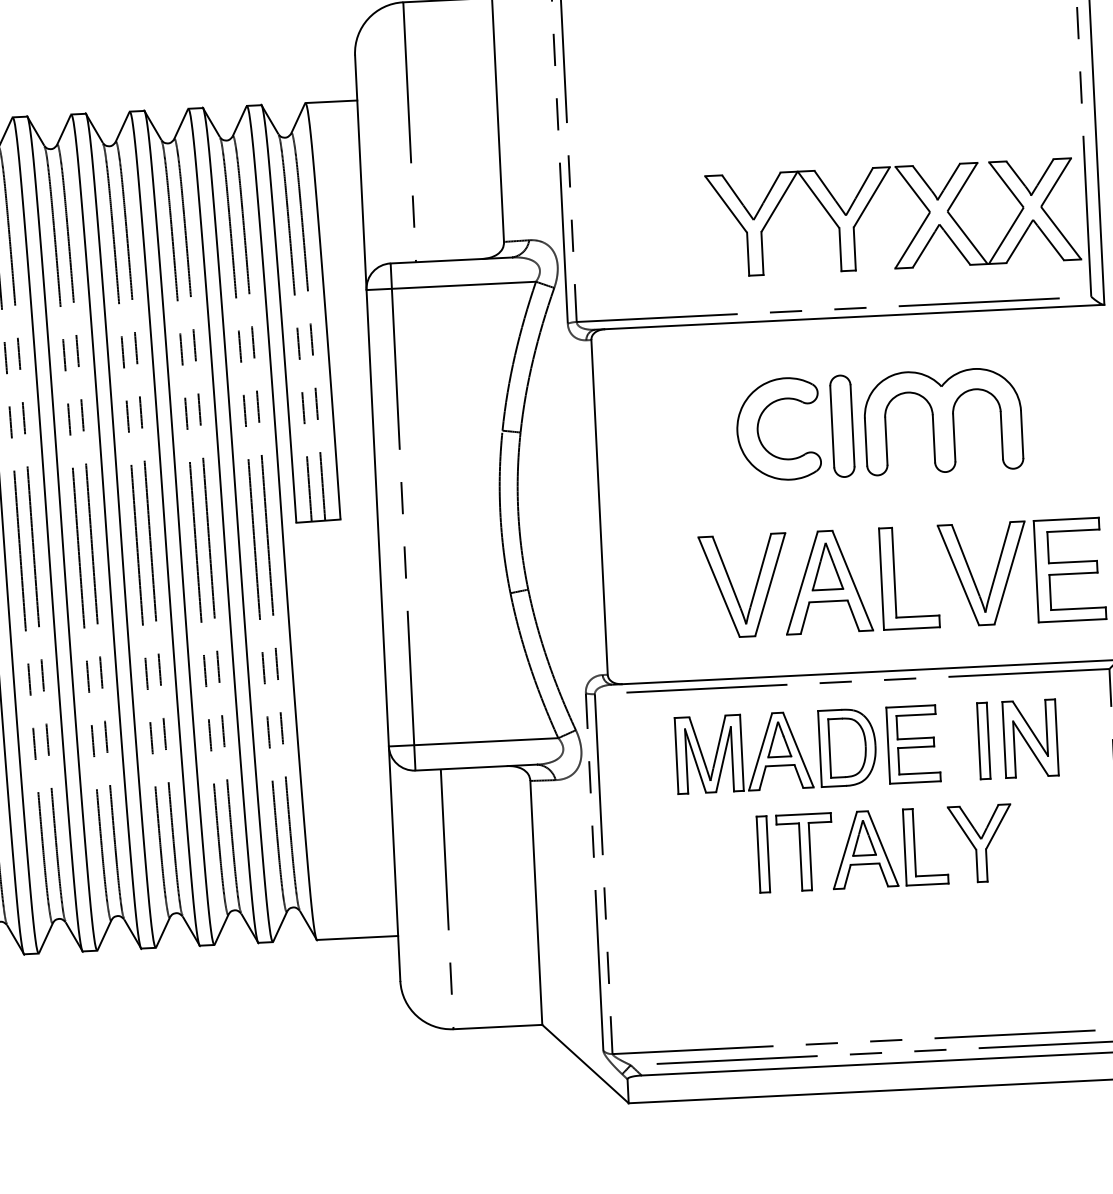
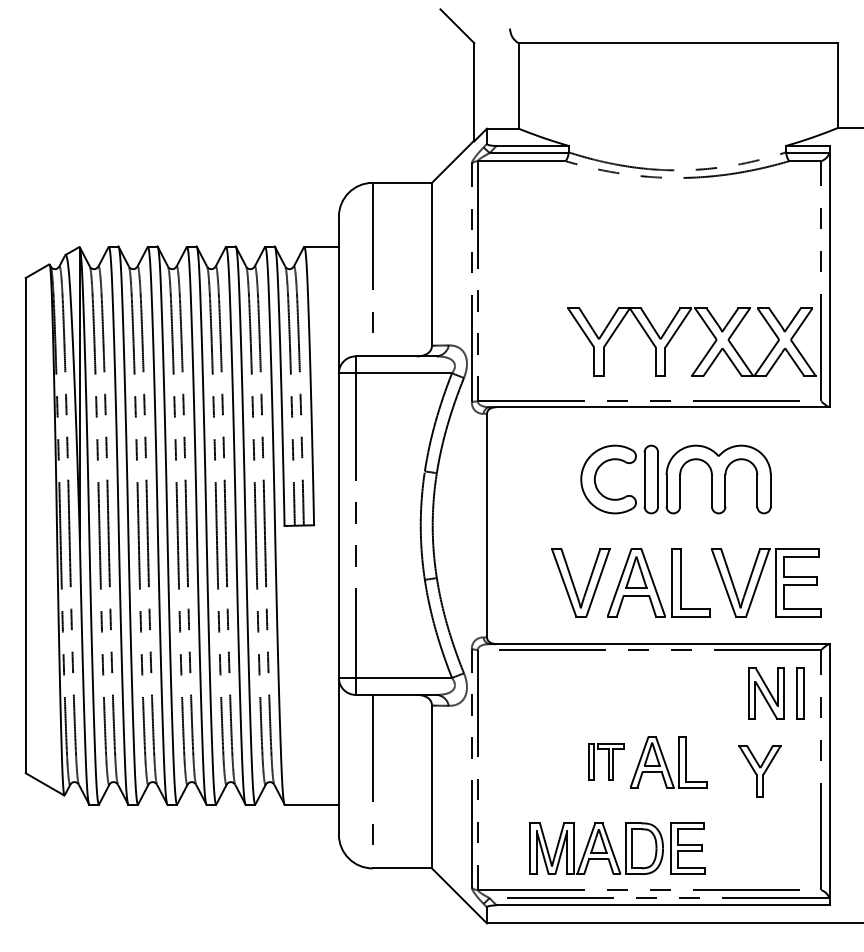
part: (984, 740) -> (800, 693), moved
part: (807, 749) -> (617, 848), moved
part: (980, 844) -> (759, 771), moved
part: (795, 853) -> (606, 762), size x0.7

